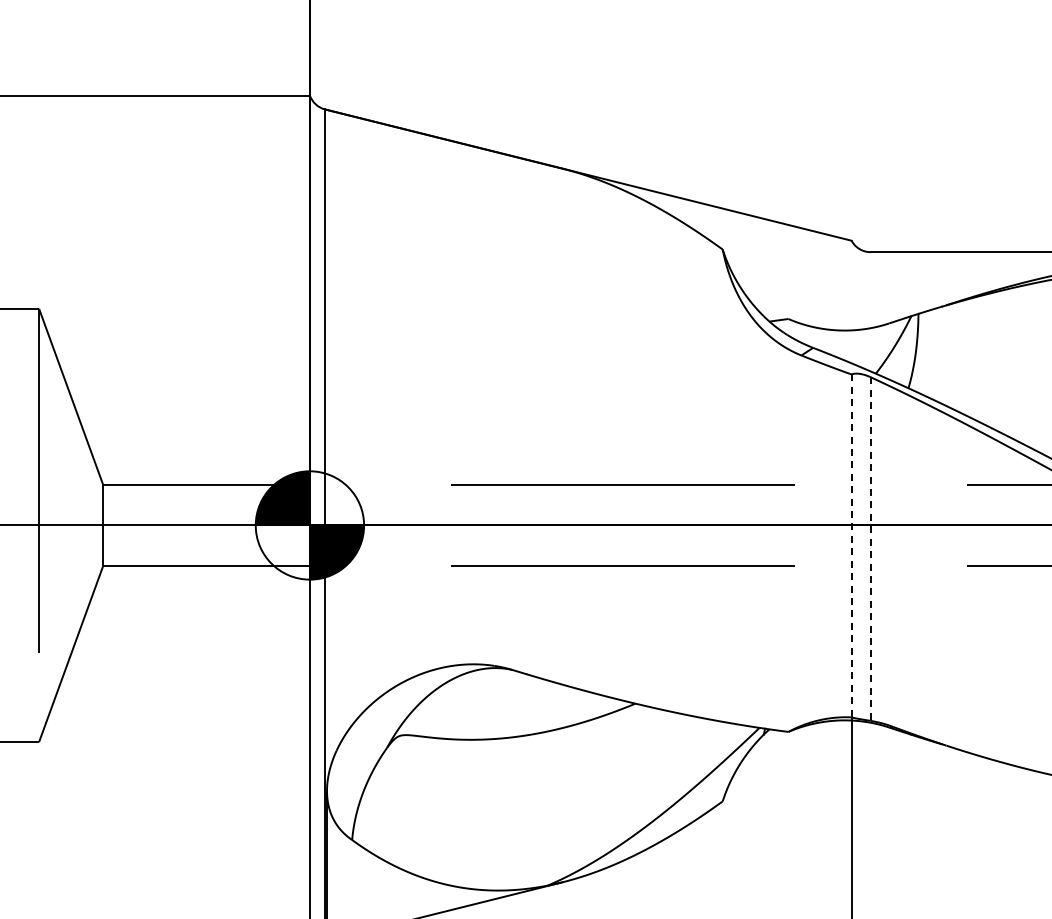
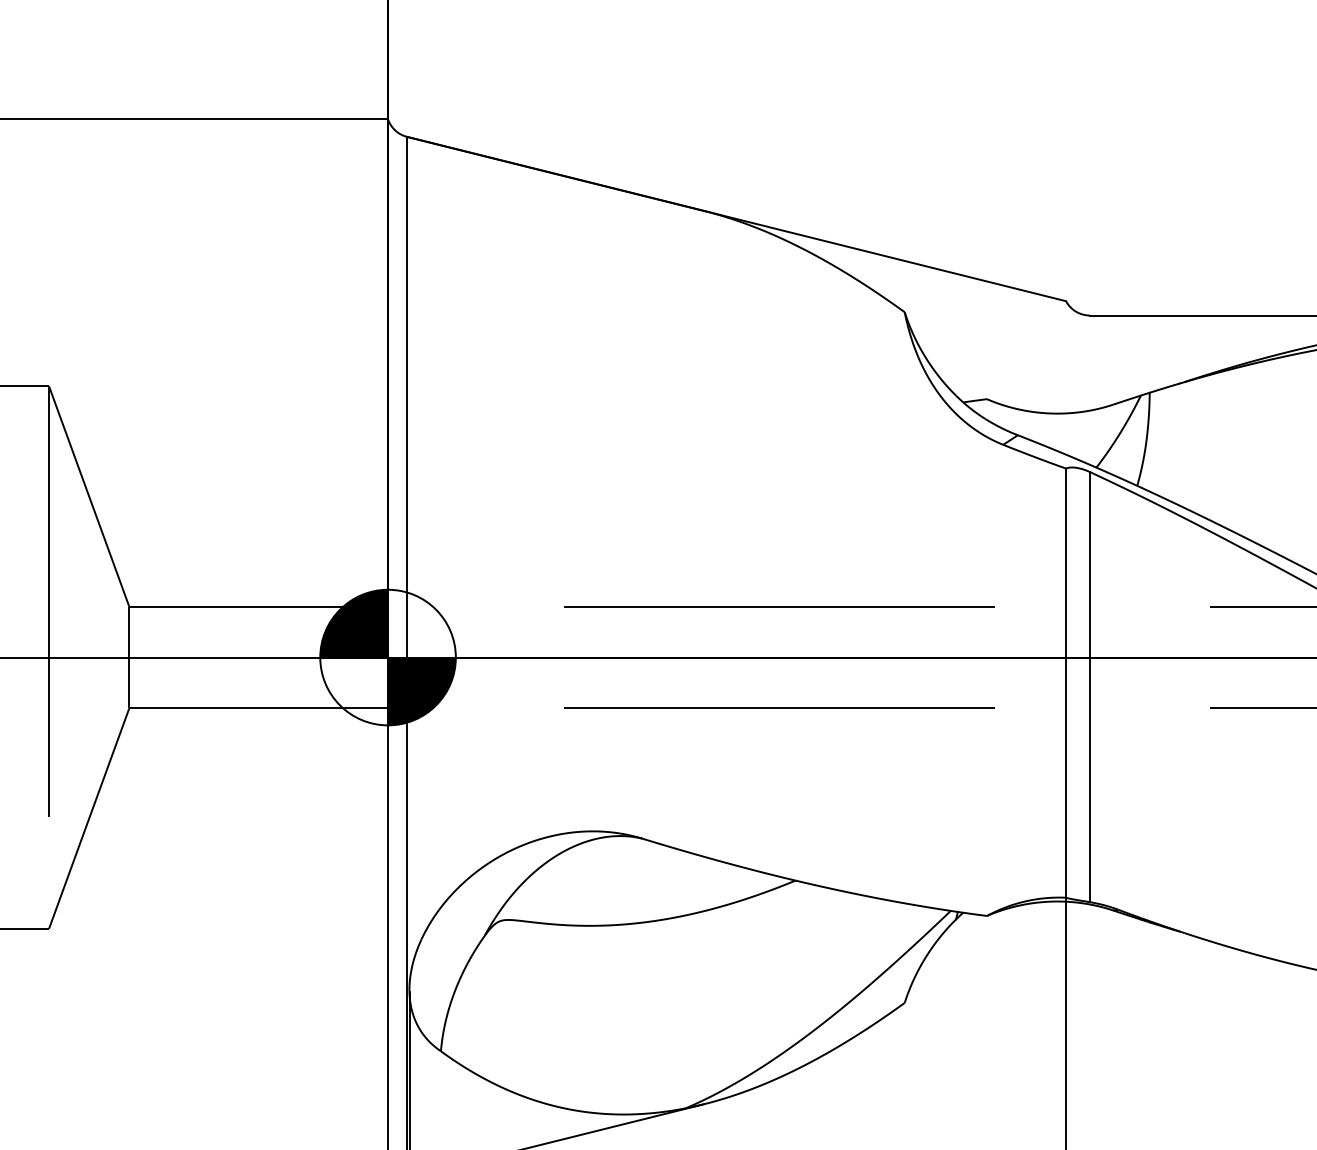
line: (851, 546) -> (1065, 683), dashed -> solid
line: (870, 549) -> (1089, 687), dashed -> solid

